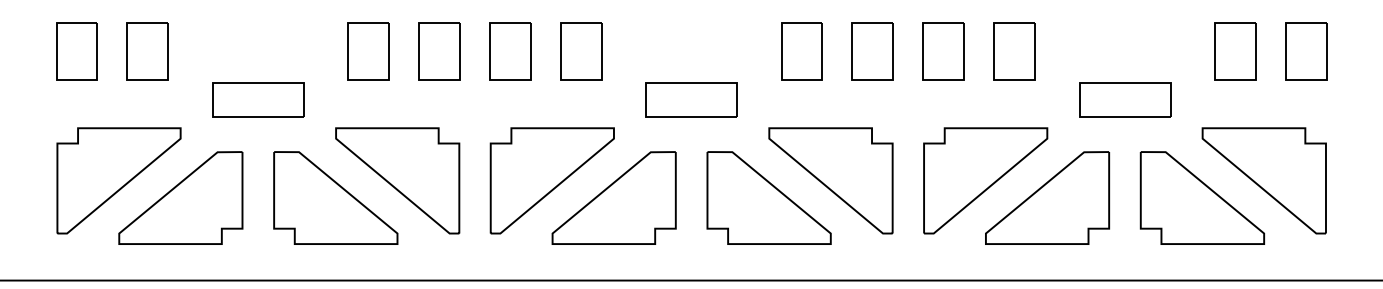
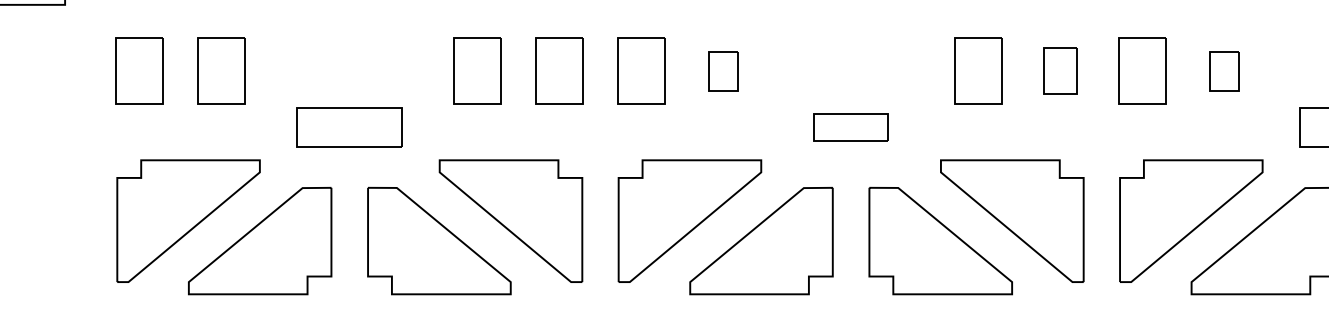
part: (581, 51) -> (723, 71), size x0.6
part: (872, 51) -> (1060, 71), size x0.7
part: (1014, 51) -> (1224, 71), size x0.6
part: (691, 99) -> (850, 127), size x0.7

